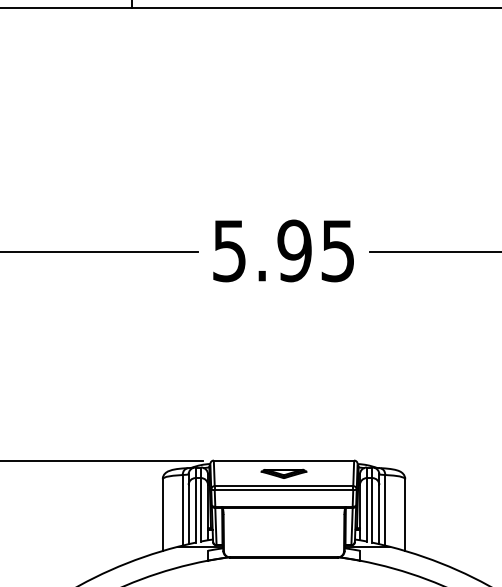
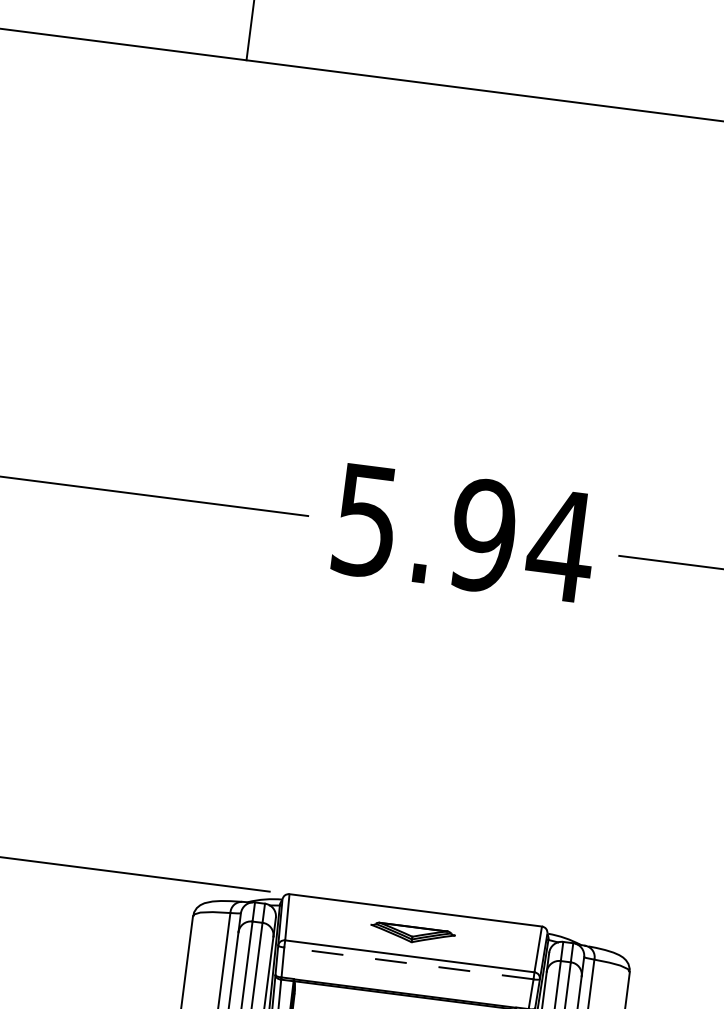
text: (337, 251) -> (560, 546), 5.95 -> 5.94
line: (283, 490) -> (407, 964), solid -> dashed

